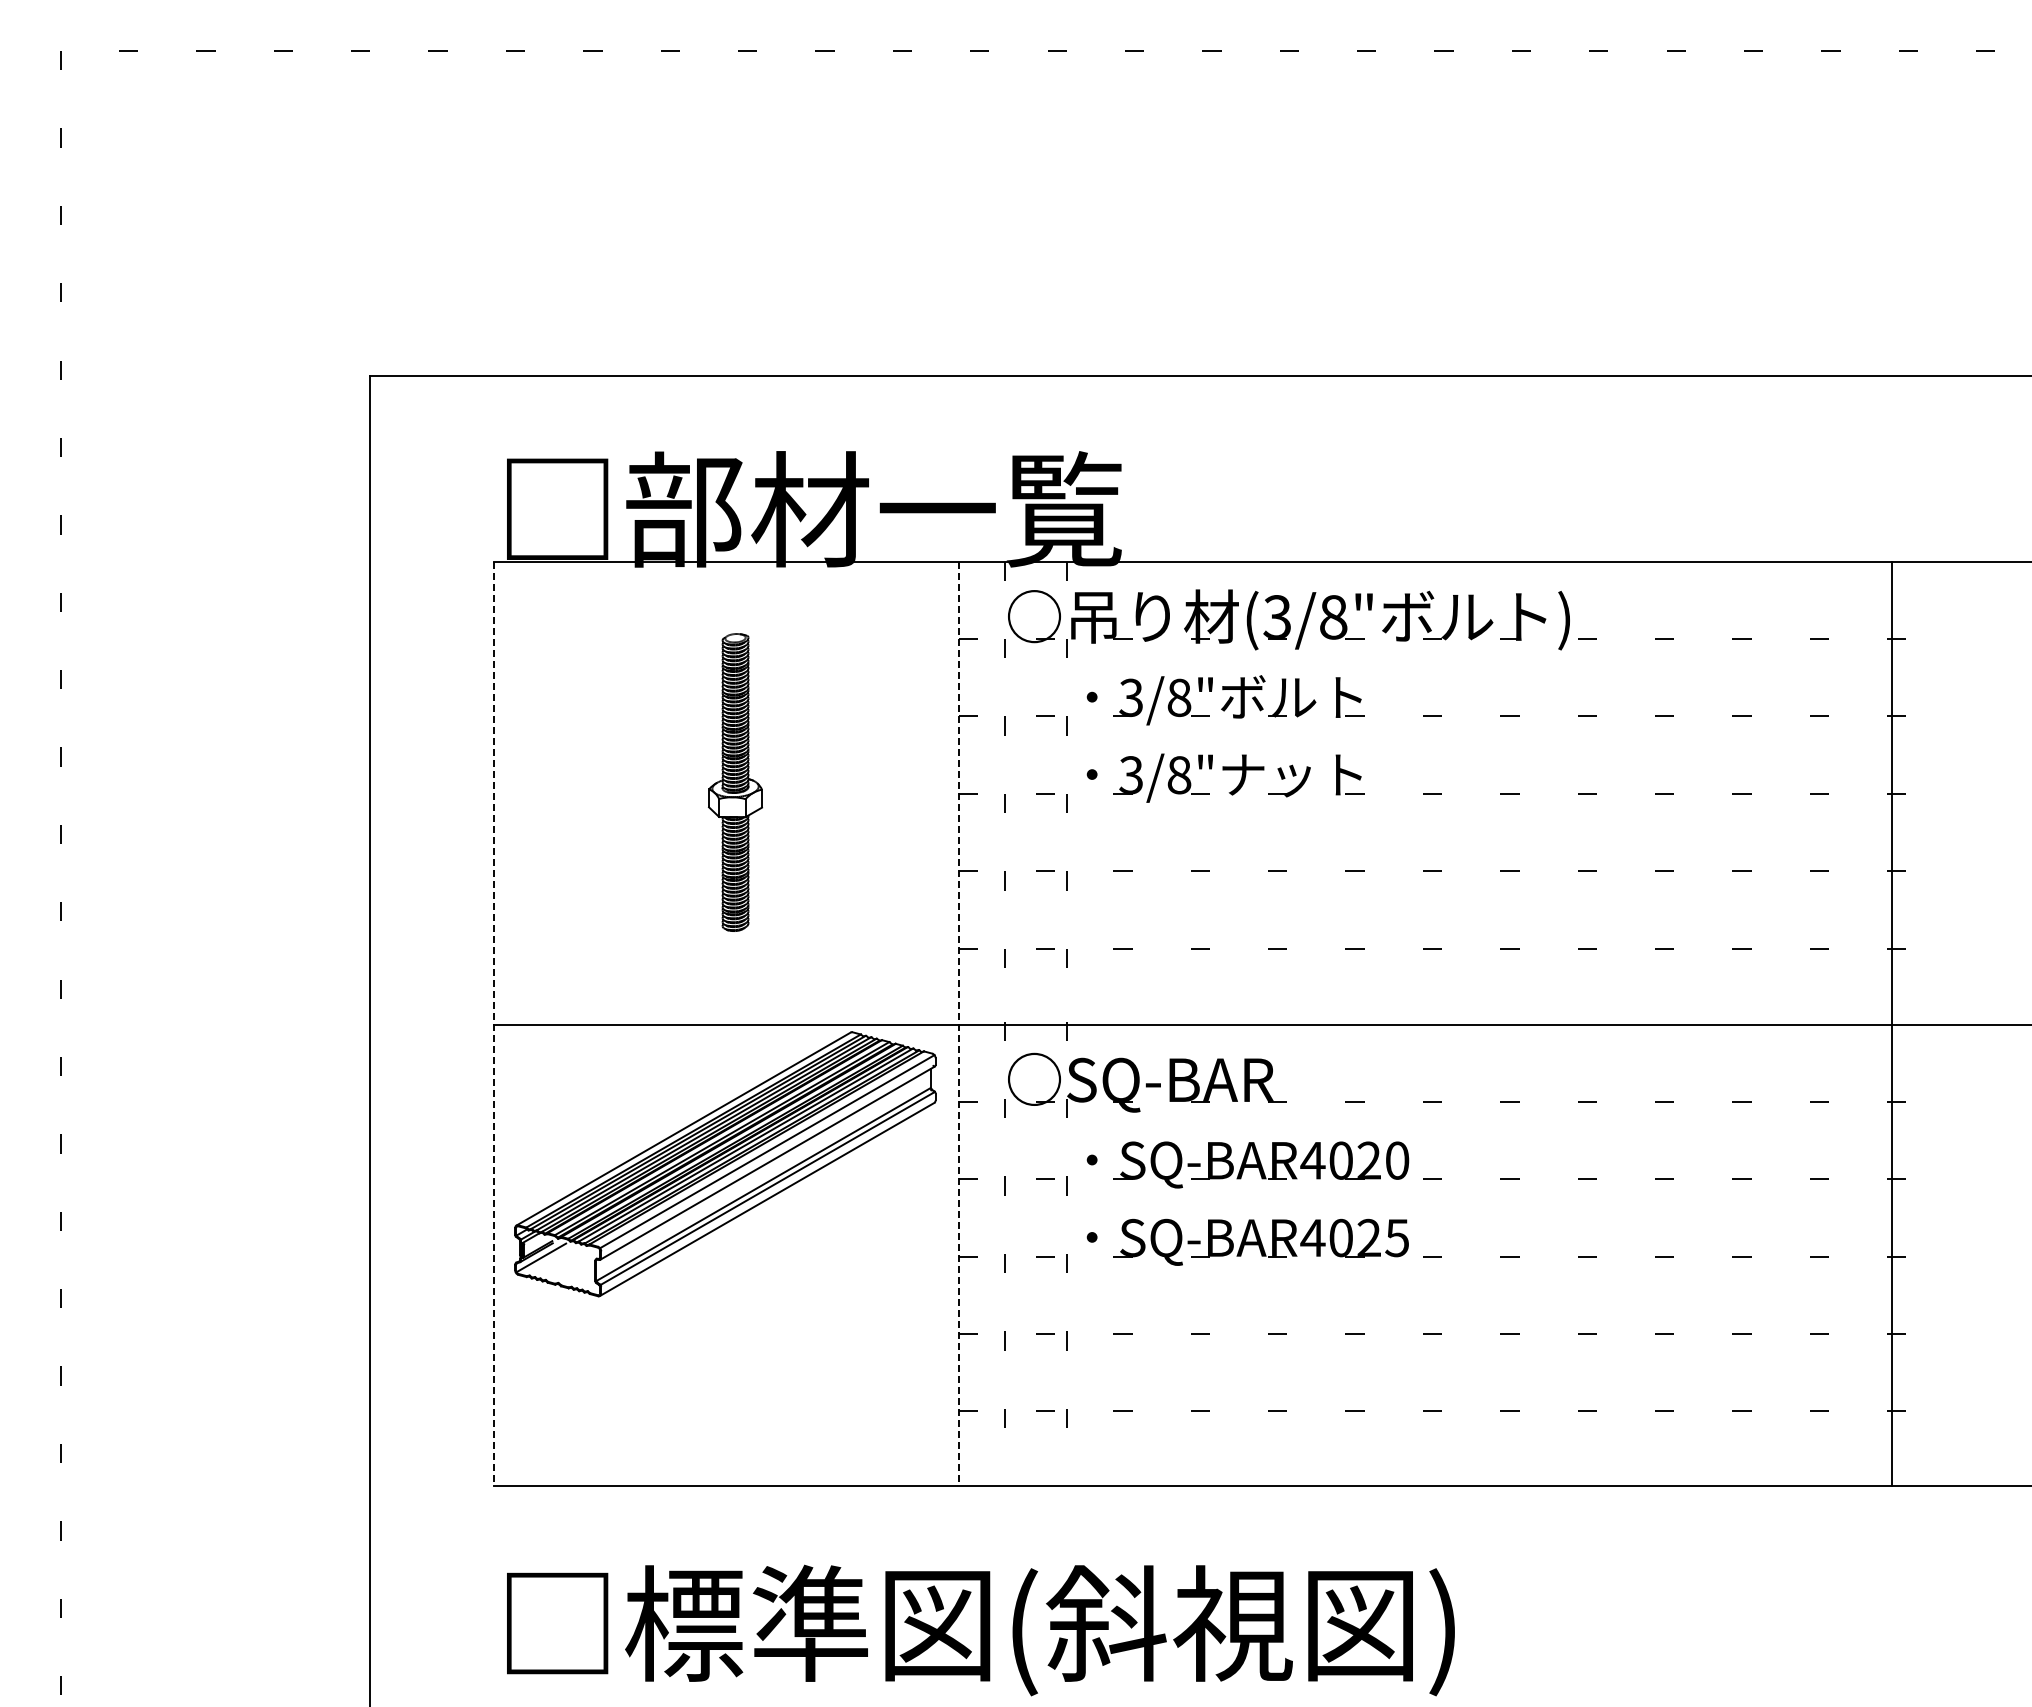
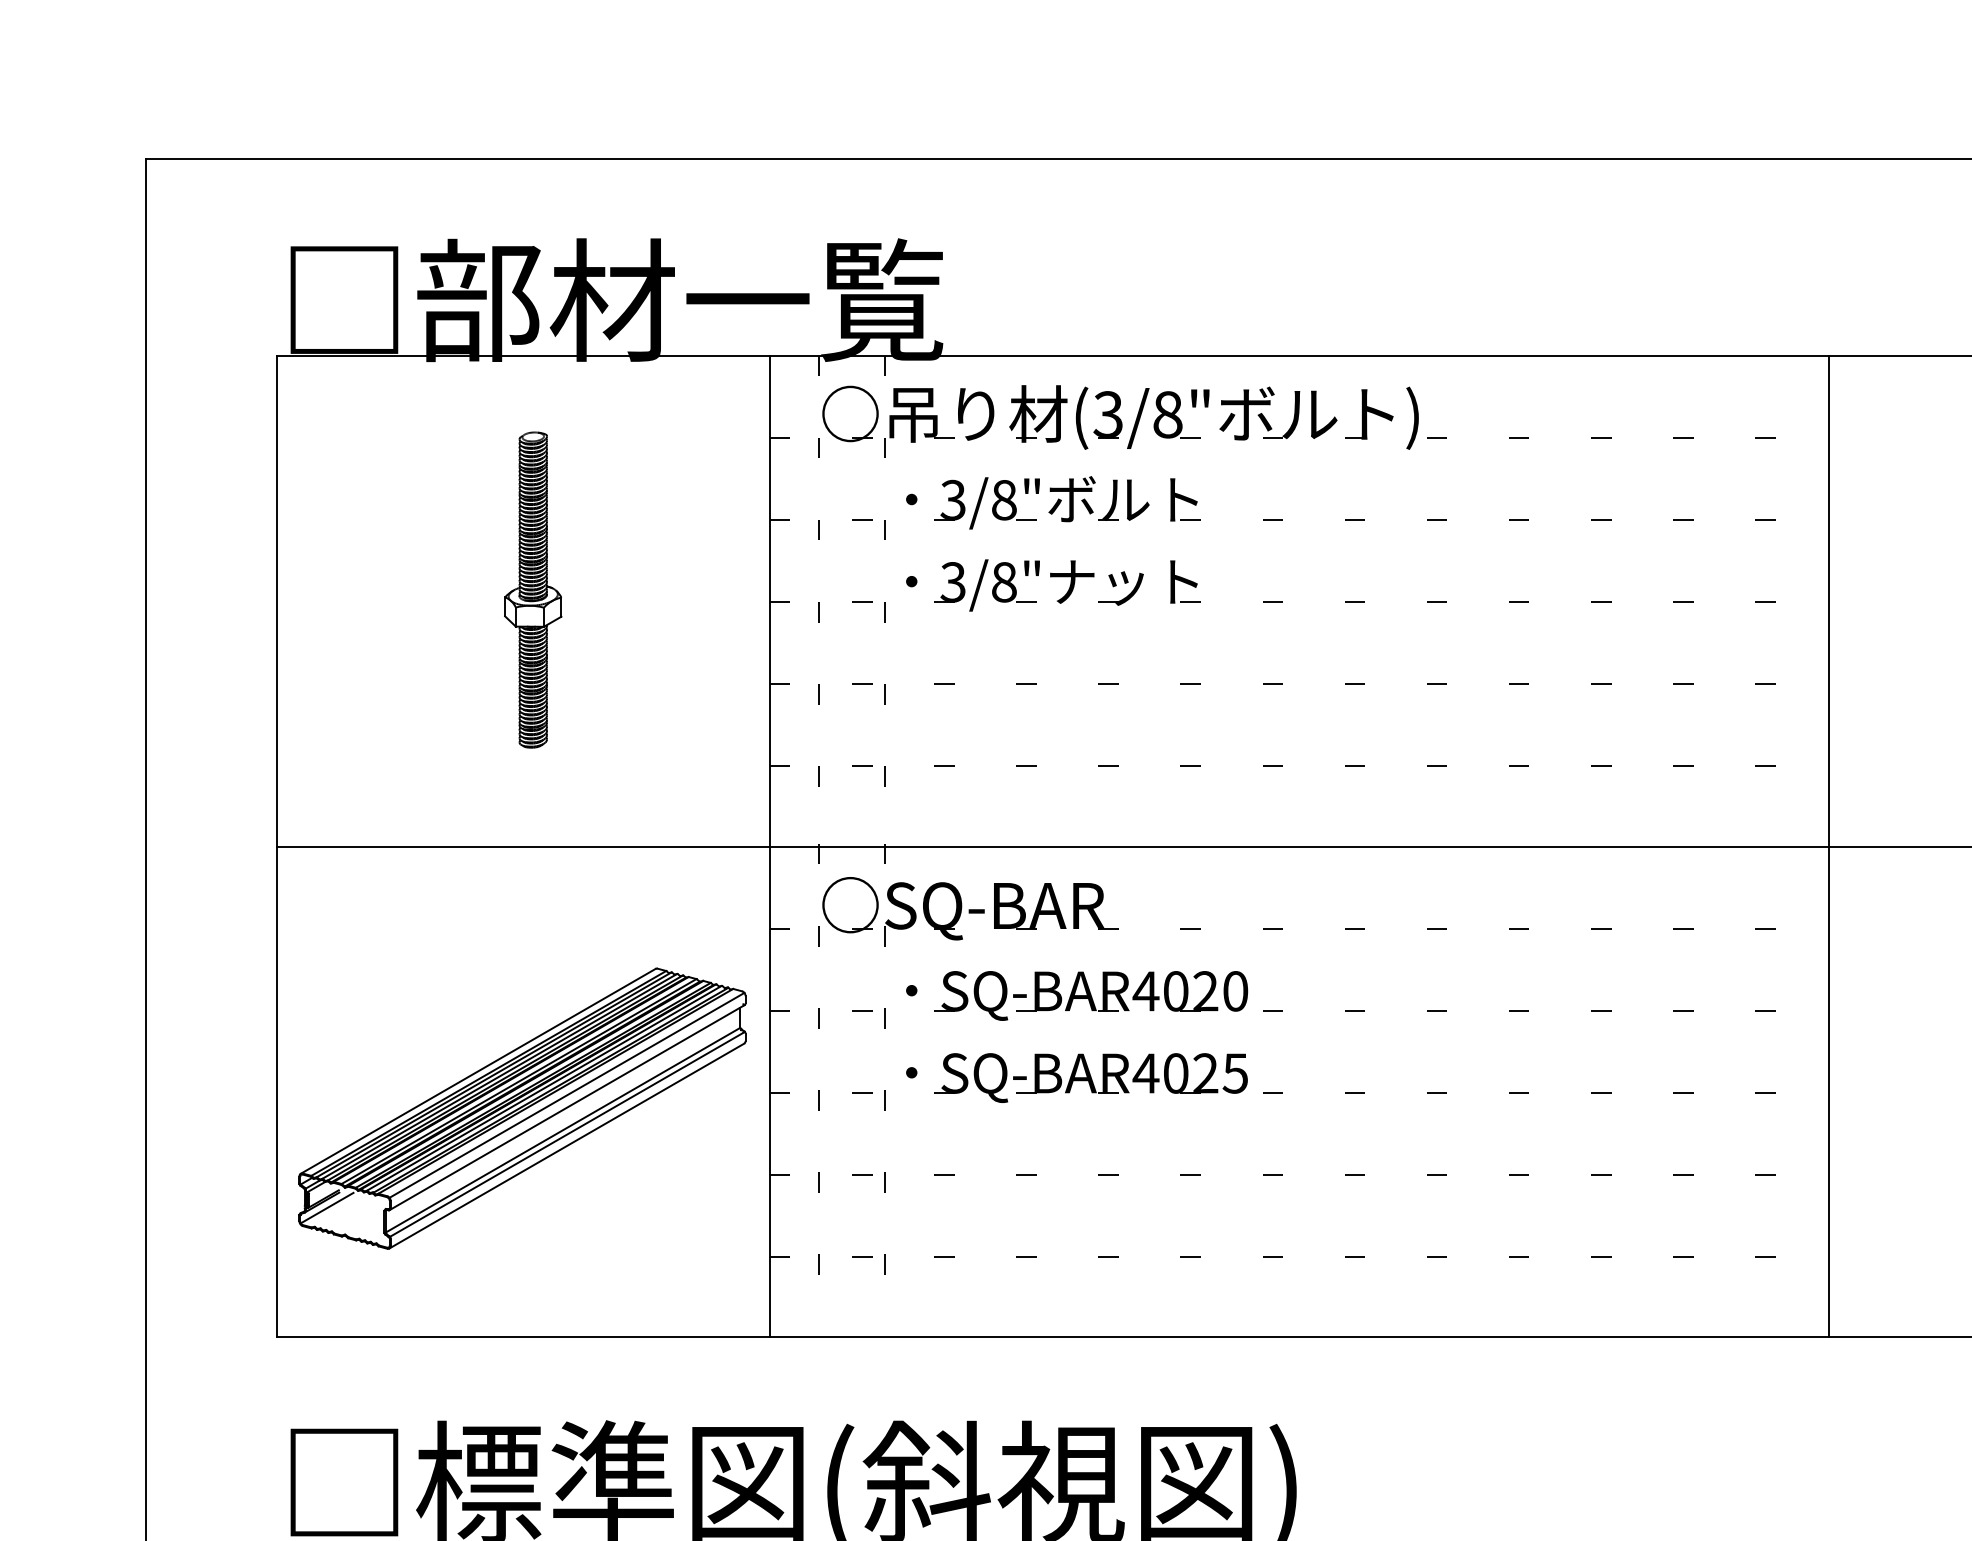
line: (1891, 1023) -> (1828, 845), moved
line: (494, 1024) -> (277, 846), dashed -> solid
line: (958, 1024) -> (769, 846), dashed -> solid
part: (725, 1164) -> (522, 1108), moved

